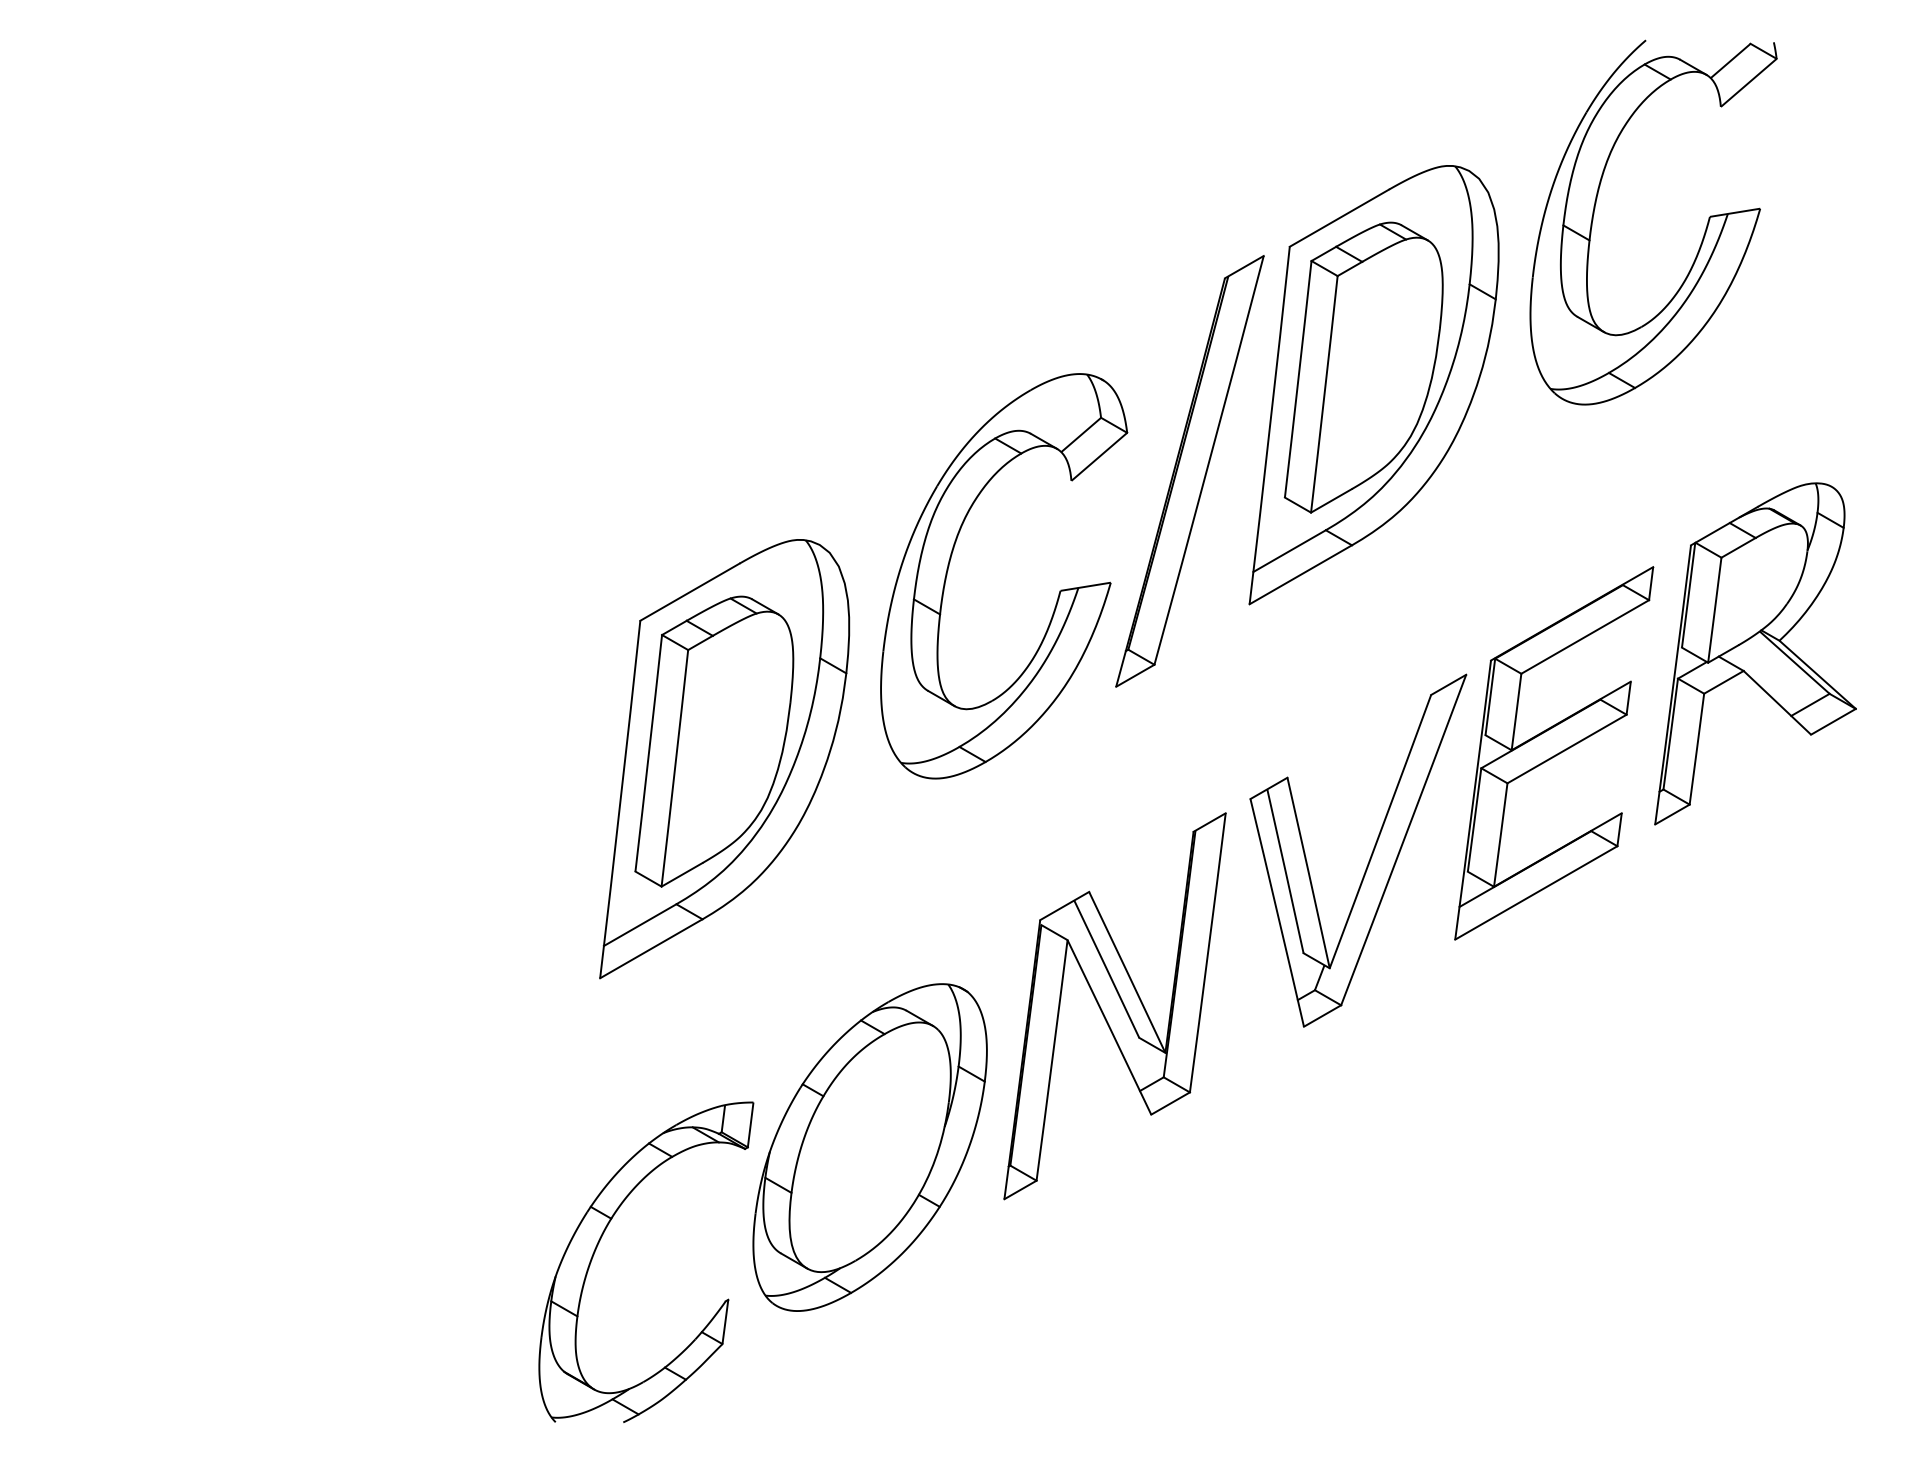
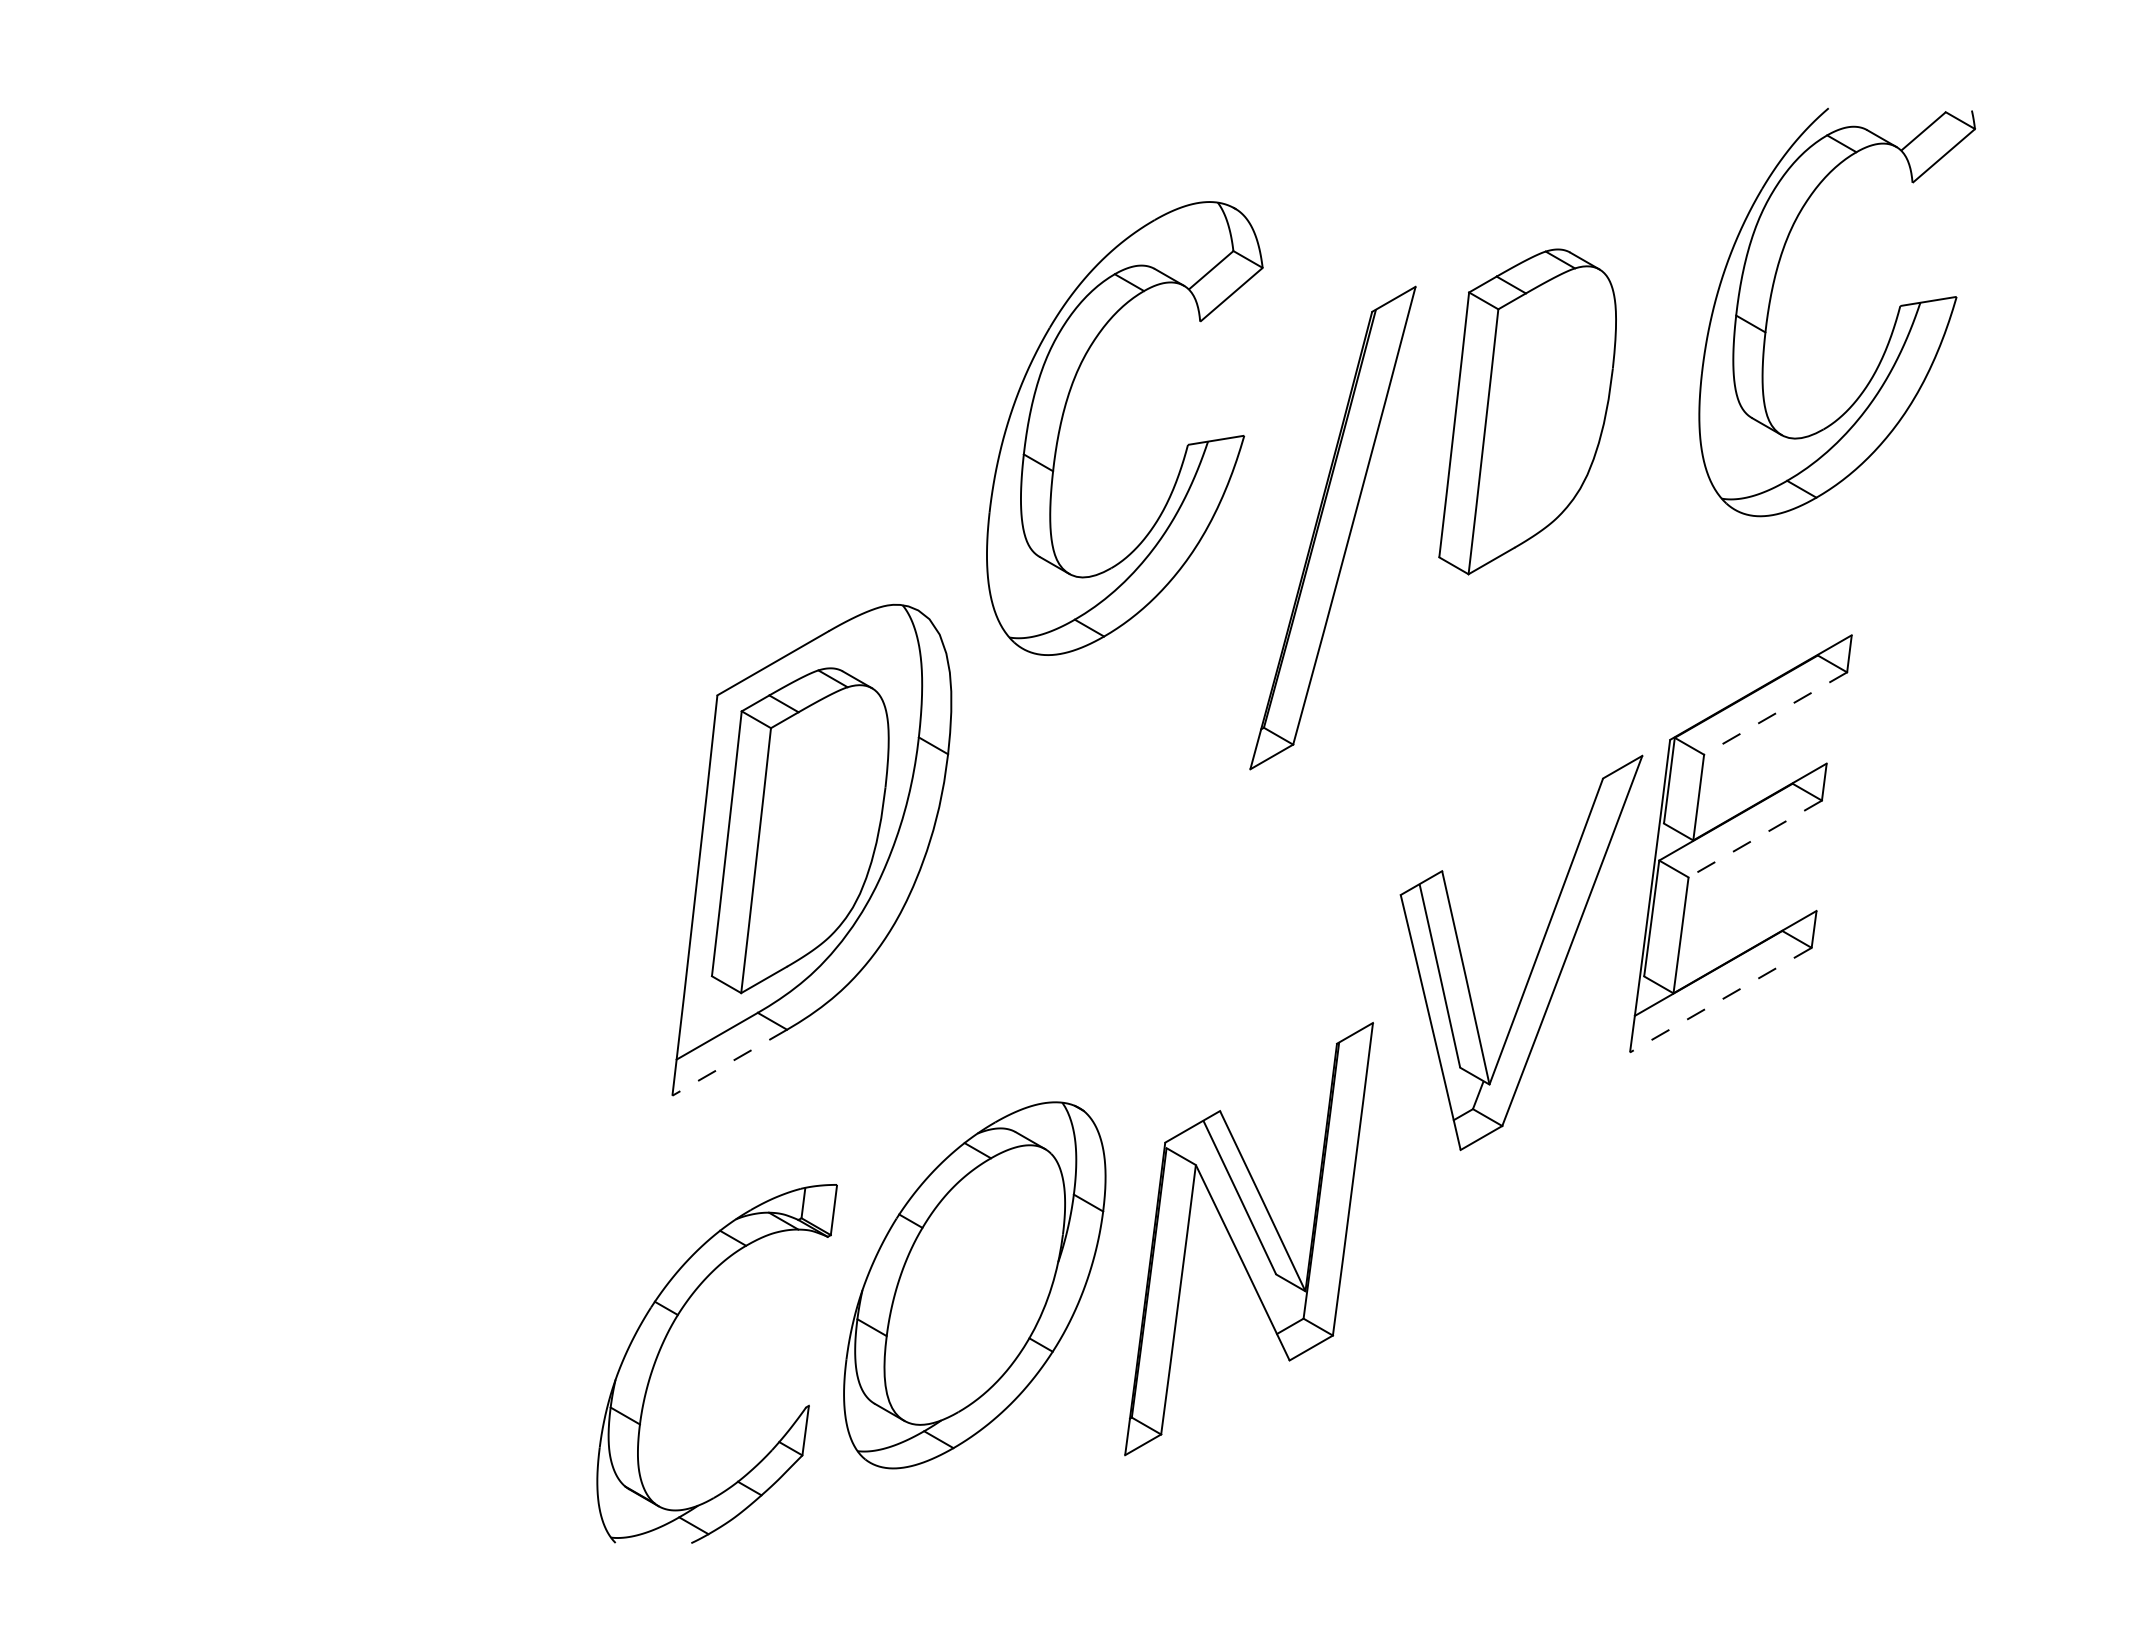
part: (1702, 239) -> (1891, 331), moved
part: (1373, 385) -> (1538, 431), removed
part: (950, 562) -> (1064, 413), moved
line: (1585, 636) -> (1775, 713), solid -> dashed
part: (1755, 653) -> (1966, 732), removed
line: (1567, 749) -> (1755, 839), solid -> dashed
line: (1535, 893) -> (1720, 1000), solid -> dashed
line: (651, 948) -> (729, 1062), solid -> dashed
part: (1114, 1006) -> (1248, 1239), moved
part: (601, 1239) -> (666, 1338), moved

